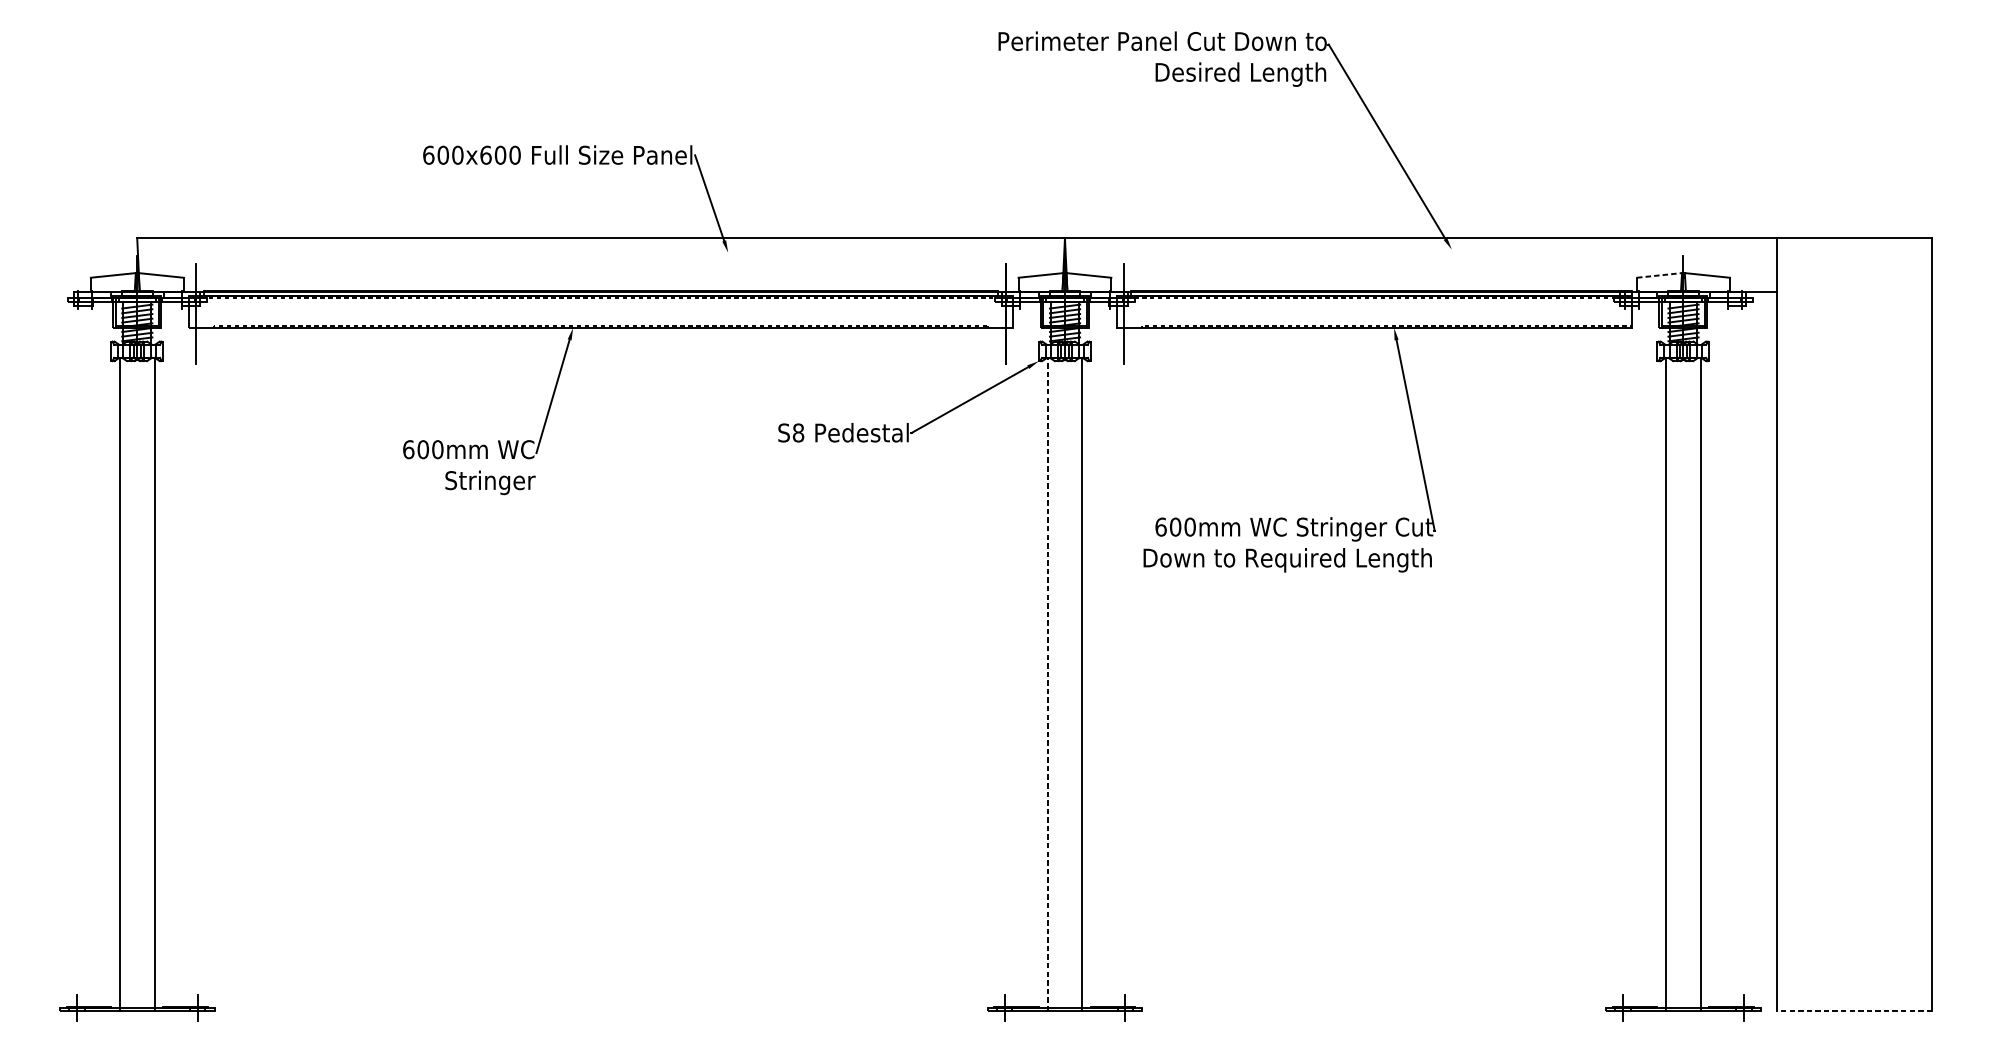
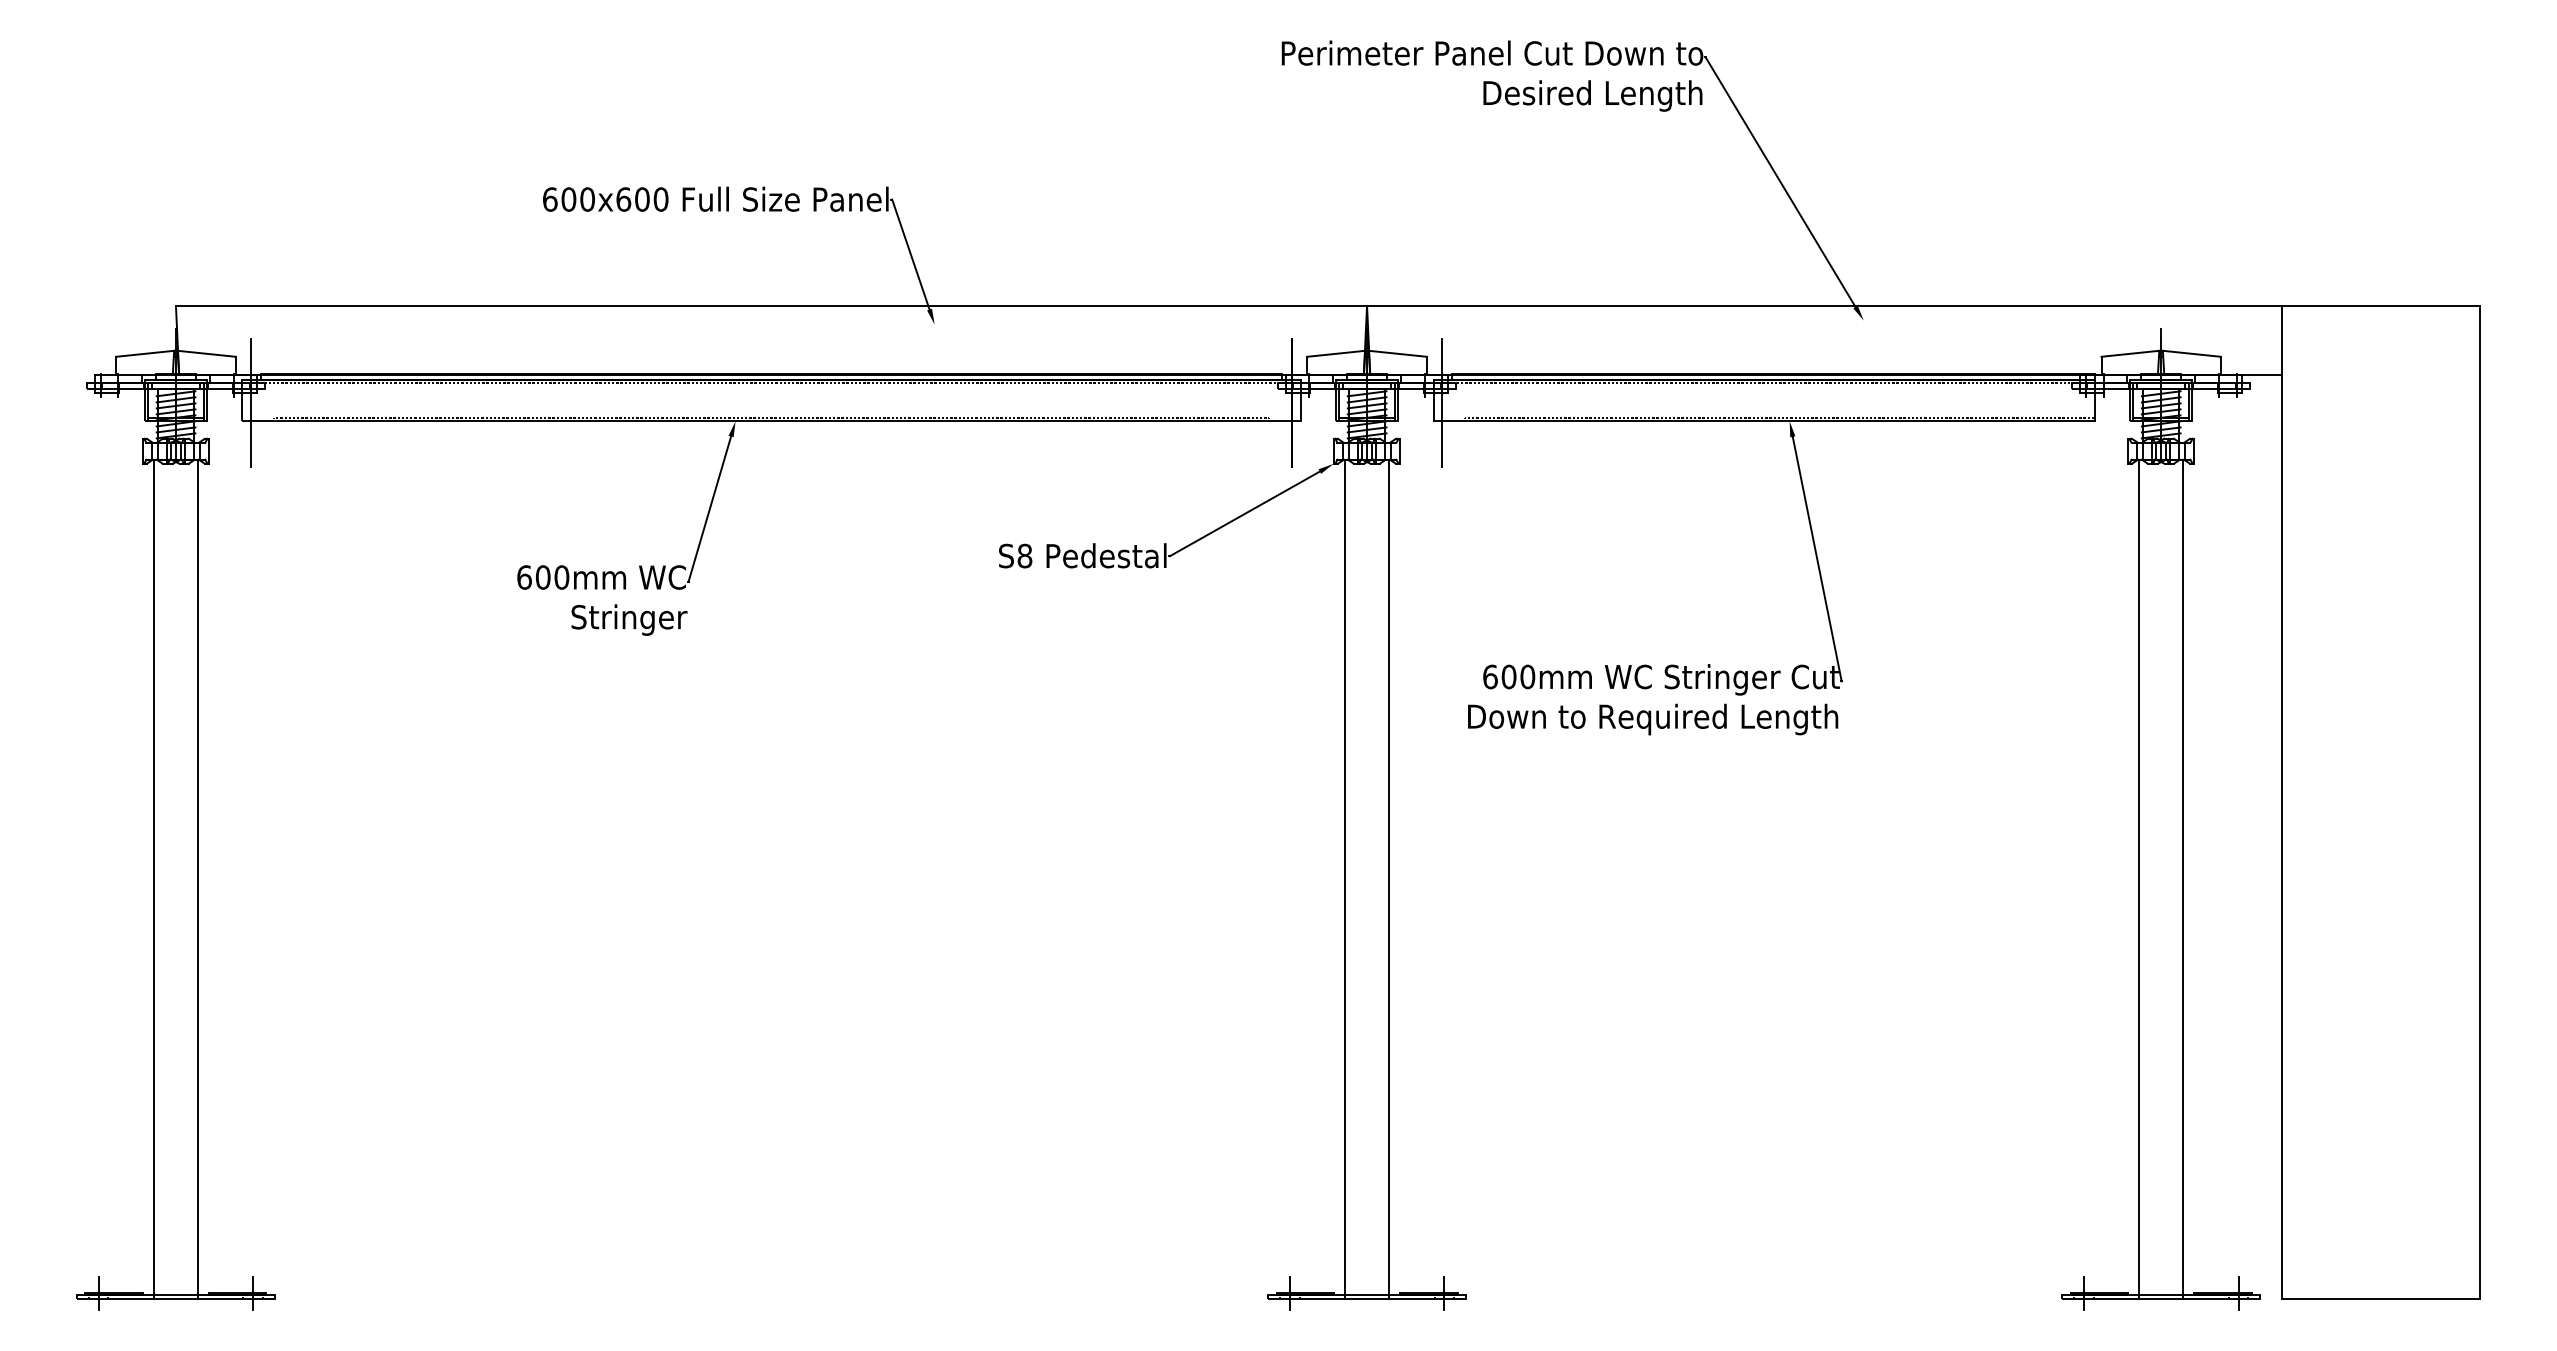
line: (1659, 275) -> (2130, 353), dashed -> solid
line: (1047, 684) -> (1344, 878), dashed -> solid
line: (1854, 1011) -> (2380, 1298), dashed -> solid

